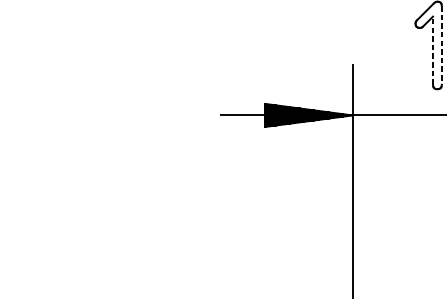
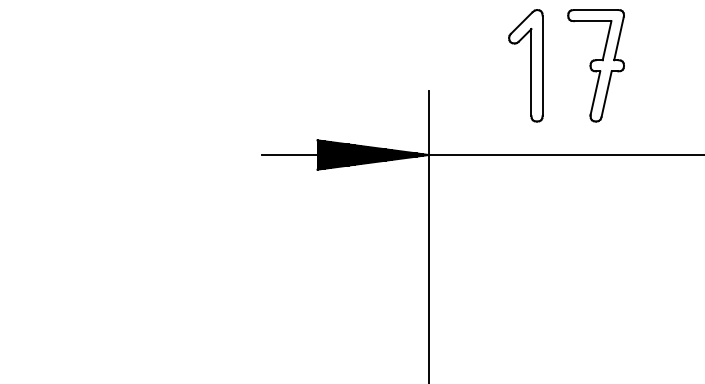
line: (441, 45) -> (542, 66), dashed -> solid
line: (433, 50) -> (531, 72), dashed -> solid

